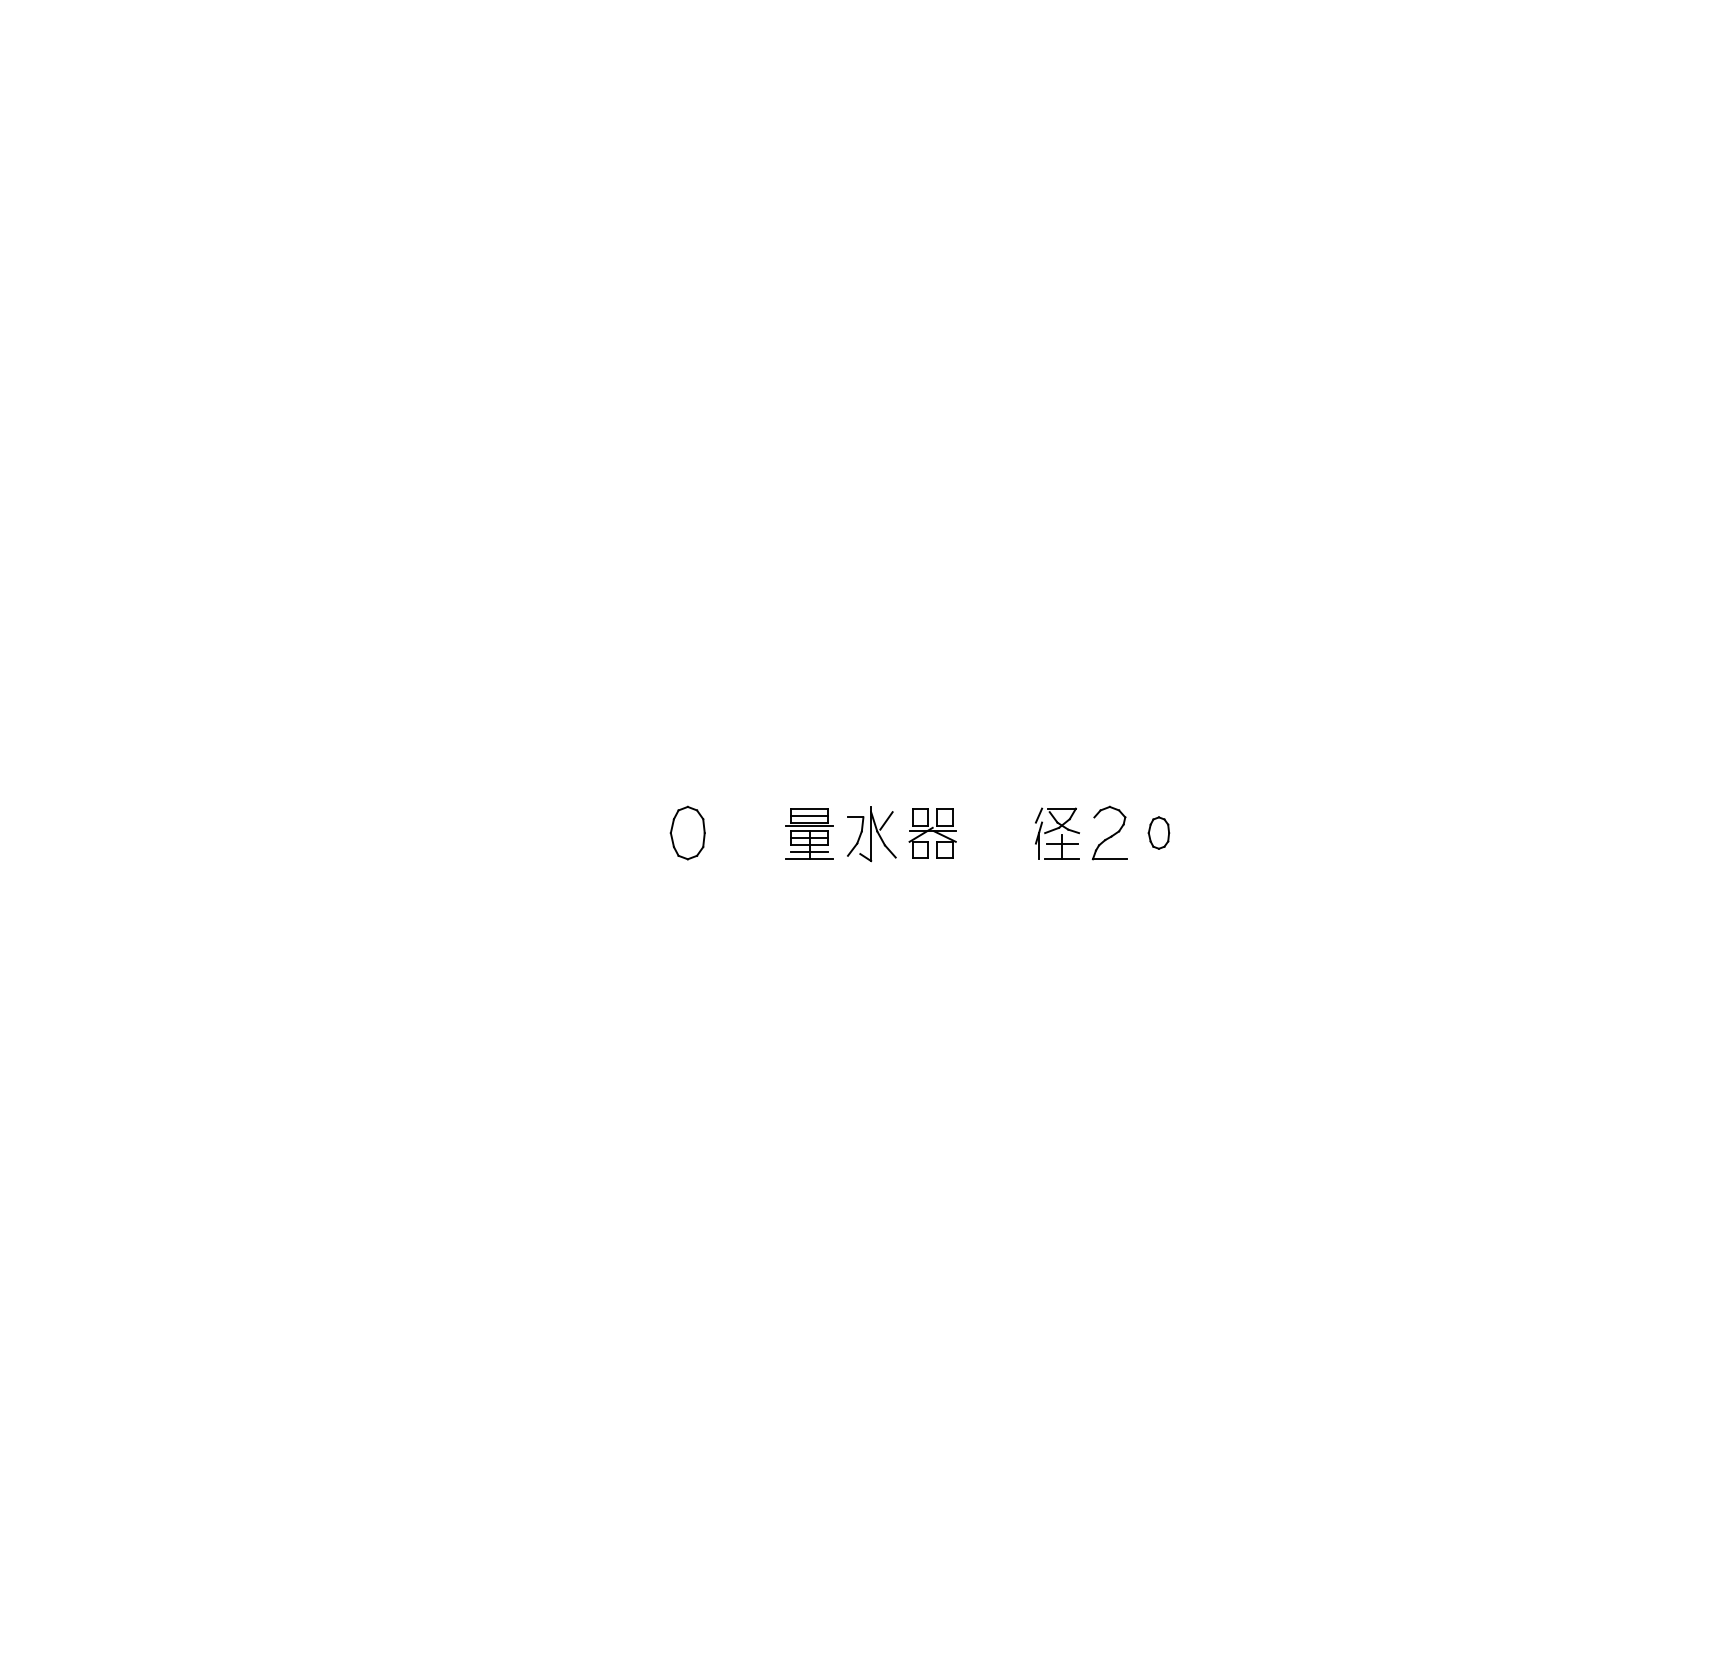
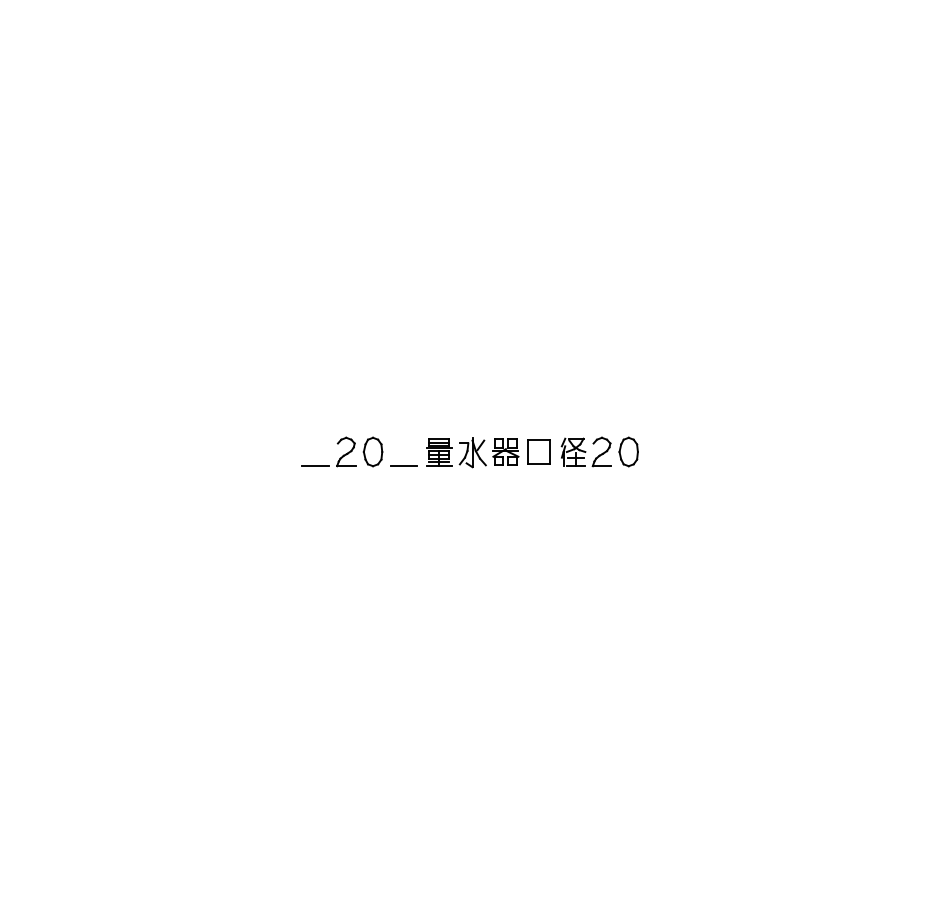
part: (620, 817) -> (336, 443), added
part: (992, 832) -> (538, 451), added
part: (1158, 832) -> (628, 451), size x1.67
line: (743, 859) -> (403, 466), added

